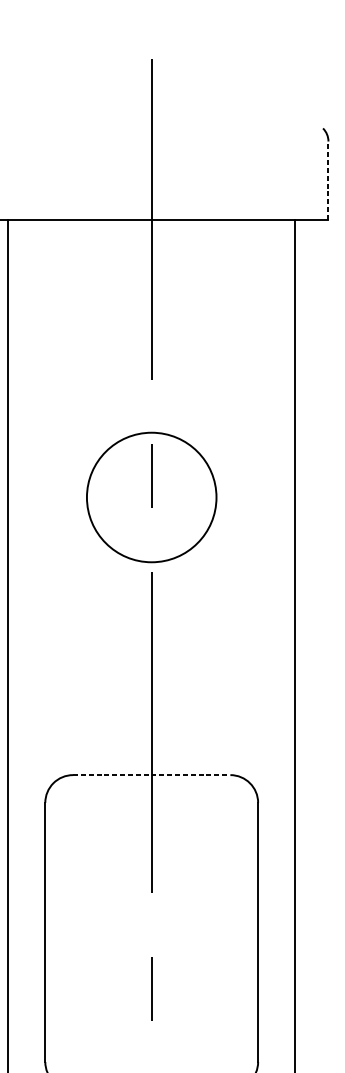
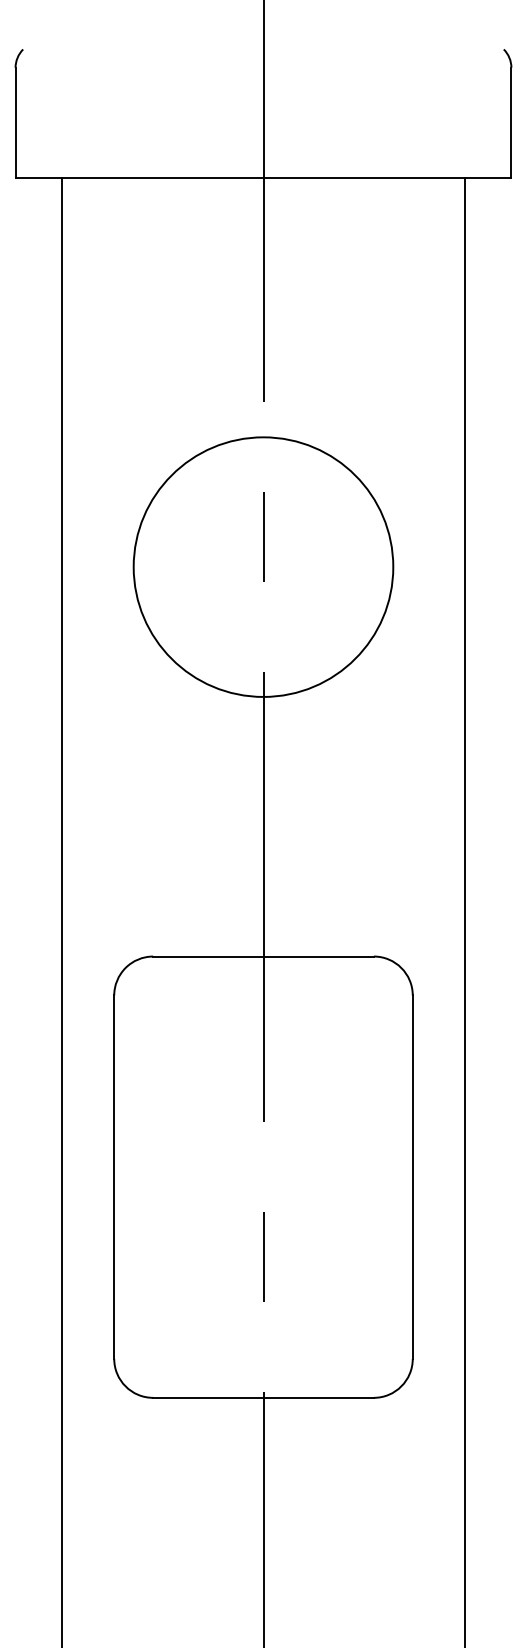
line: (328, 180) -> (511, 122), dashed -> solid
circle: (151, 497) -> (263, 566), size x1.43
line: (152, 775) -> (264, 956), dashed -> solid

